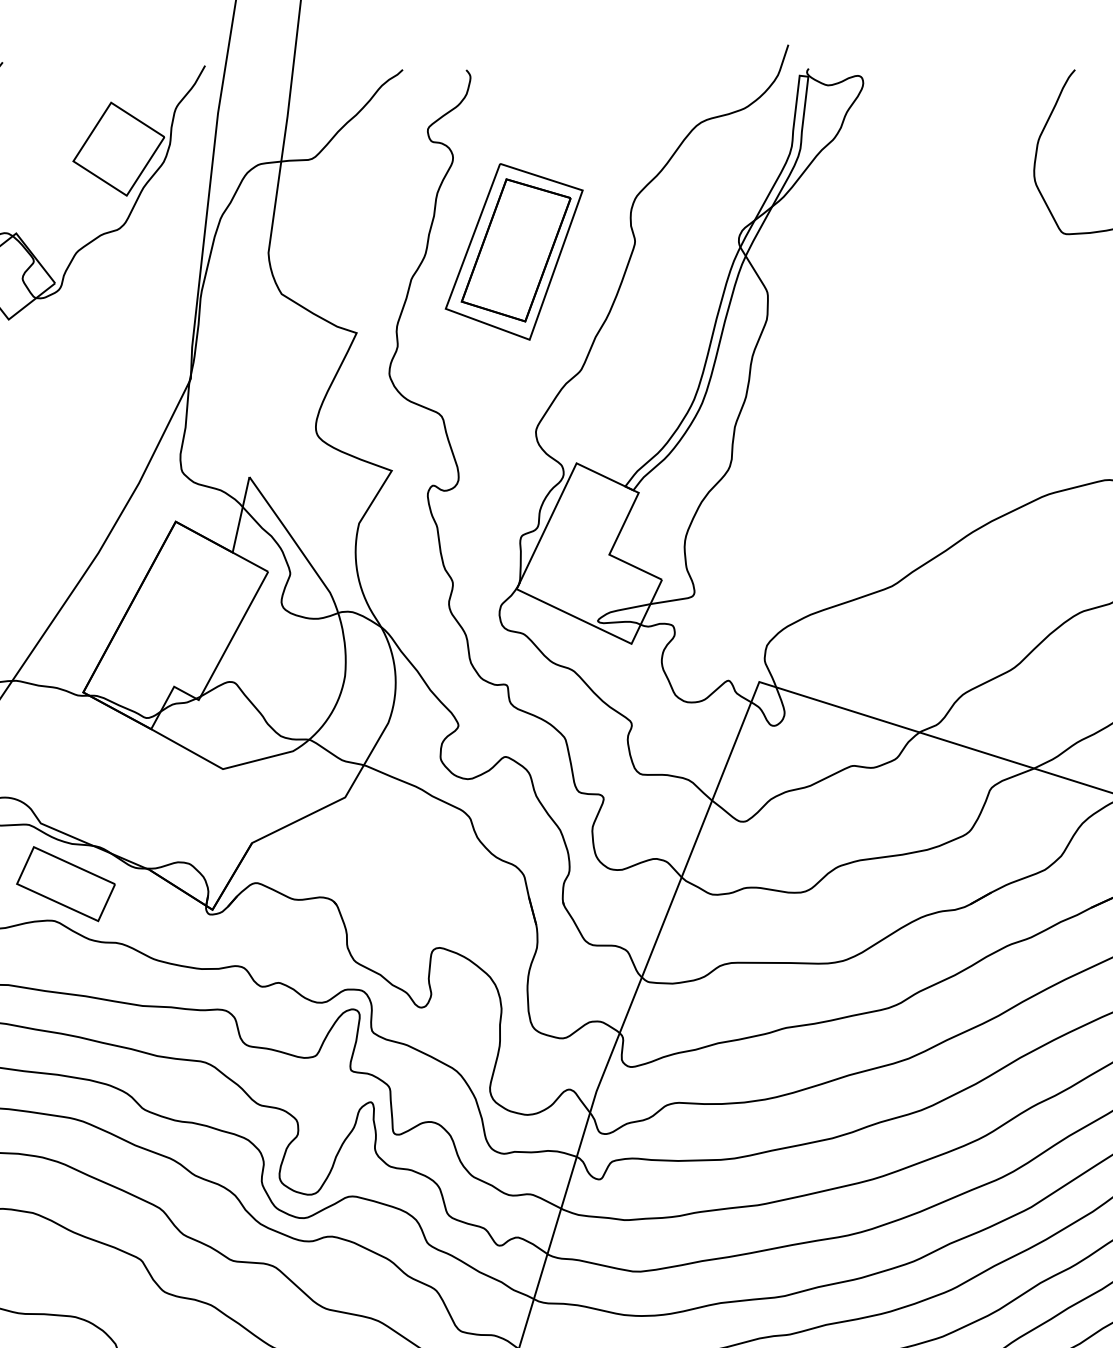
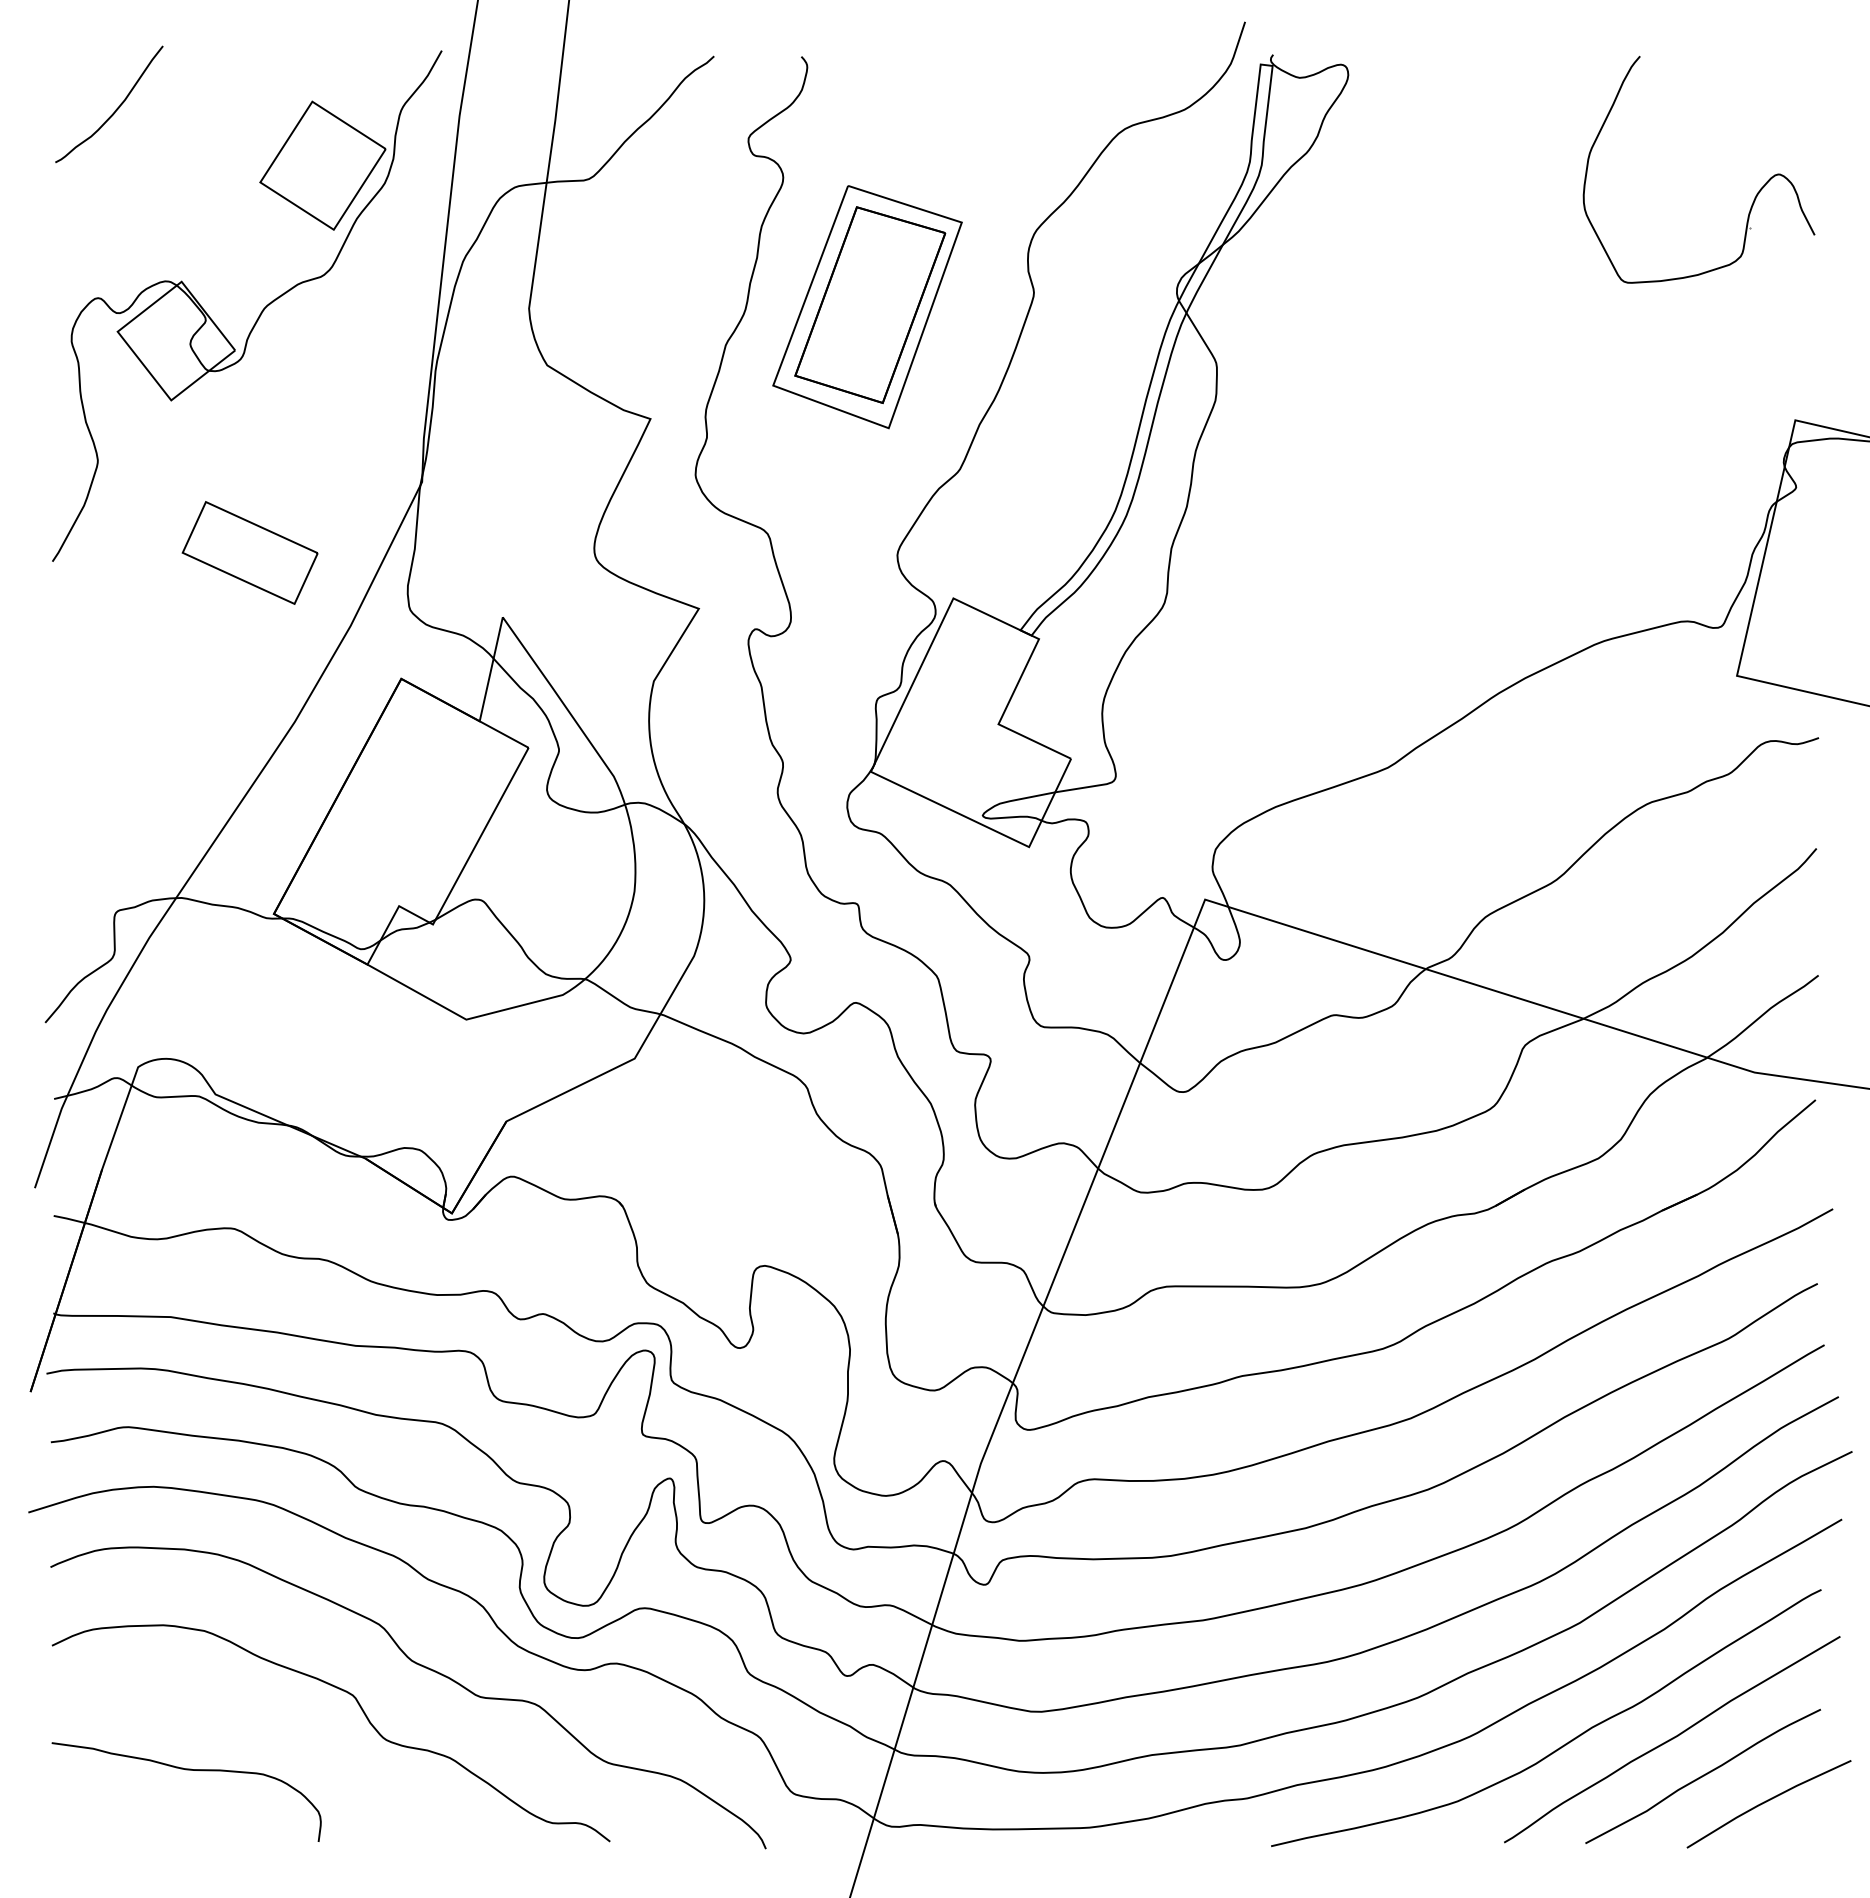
part: (65, 883) -> (249, 552), moved

